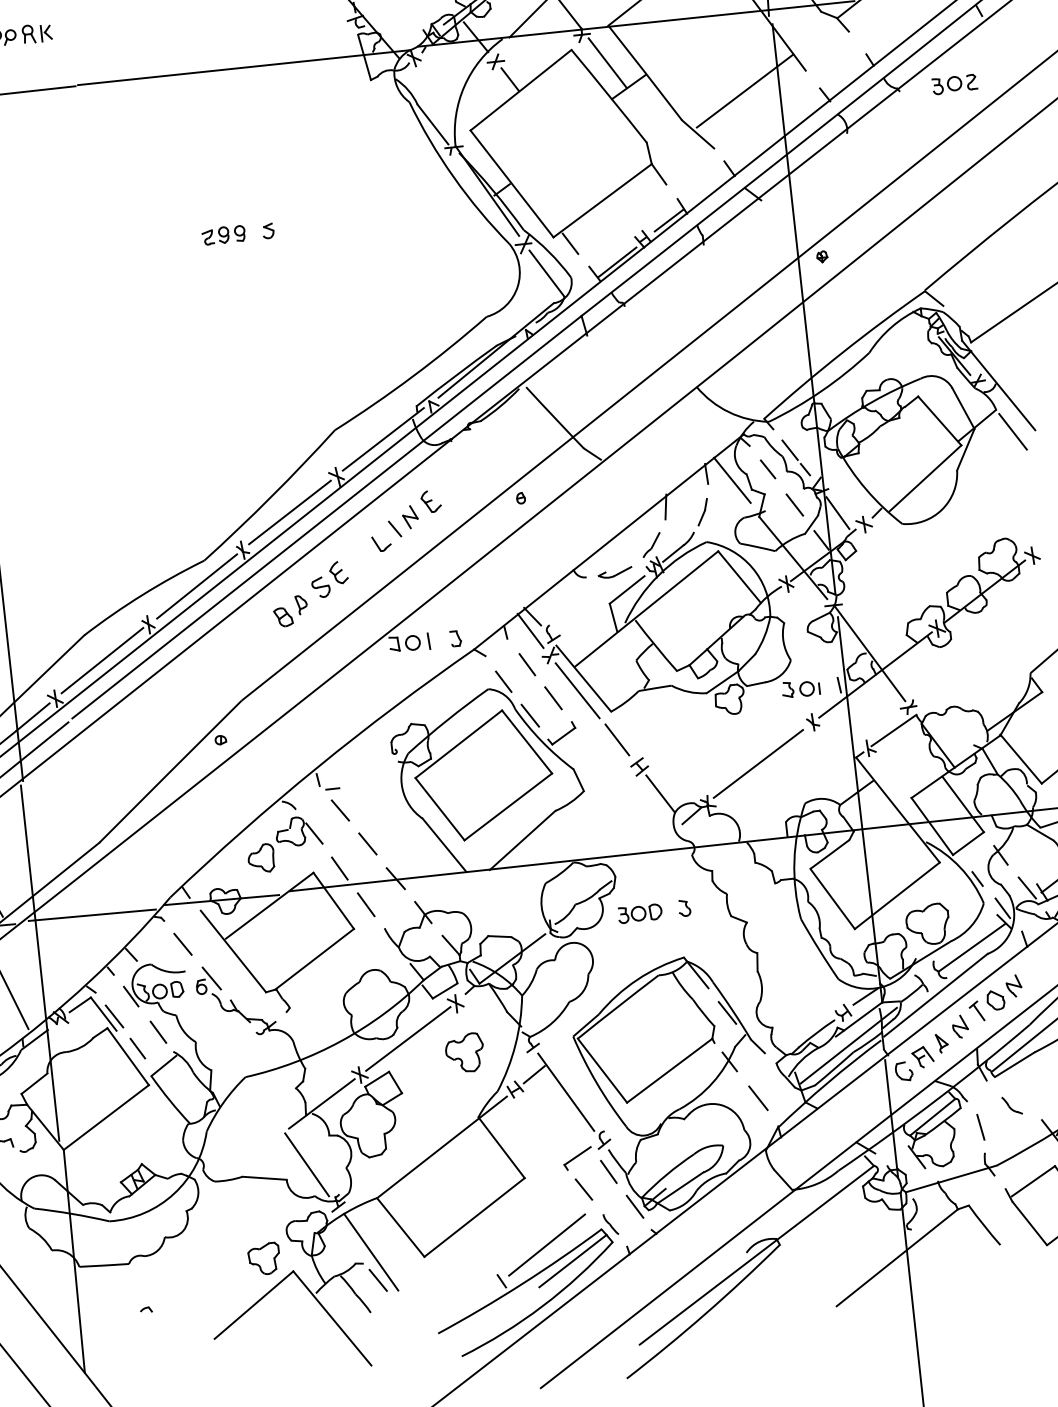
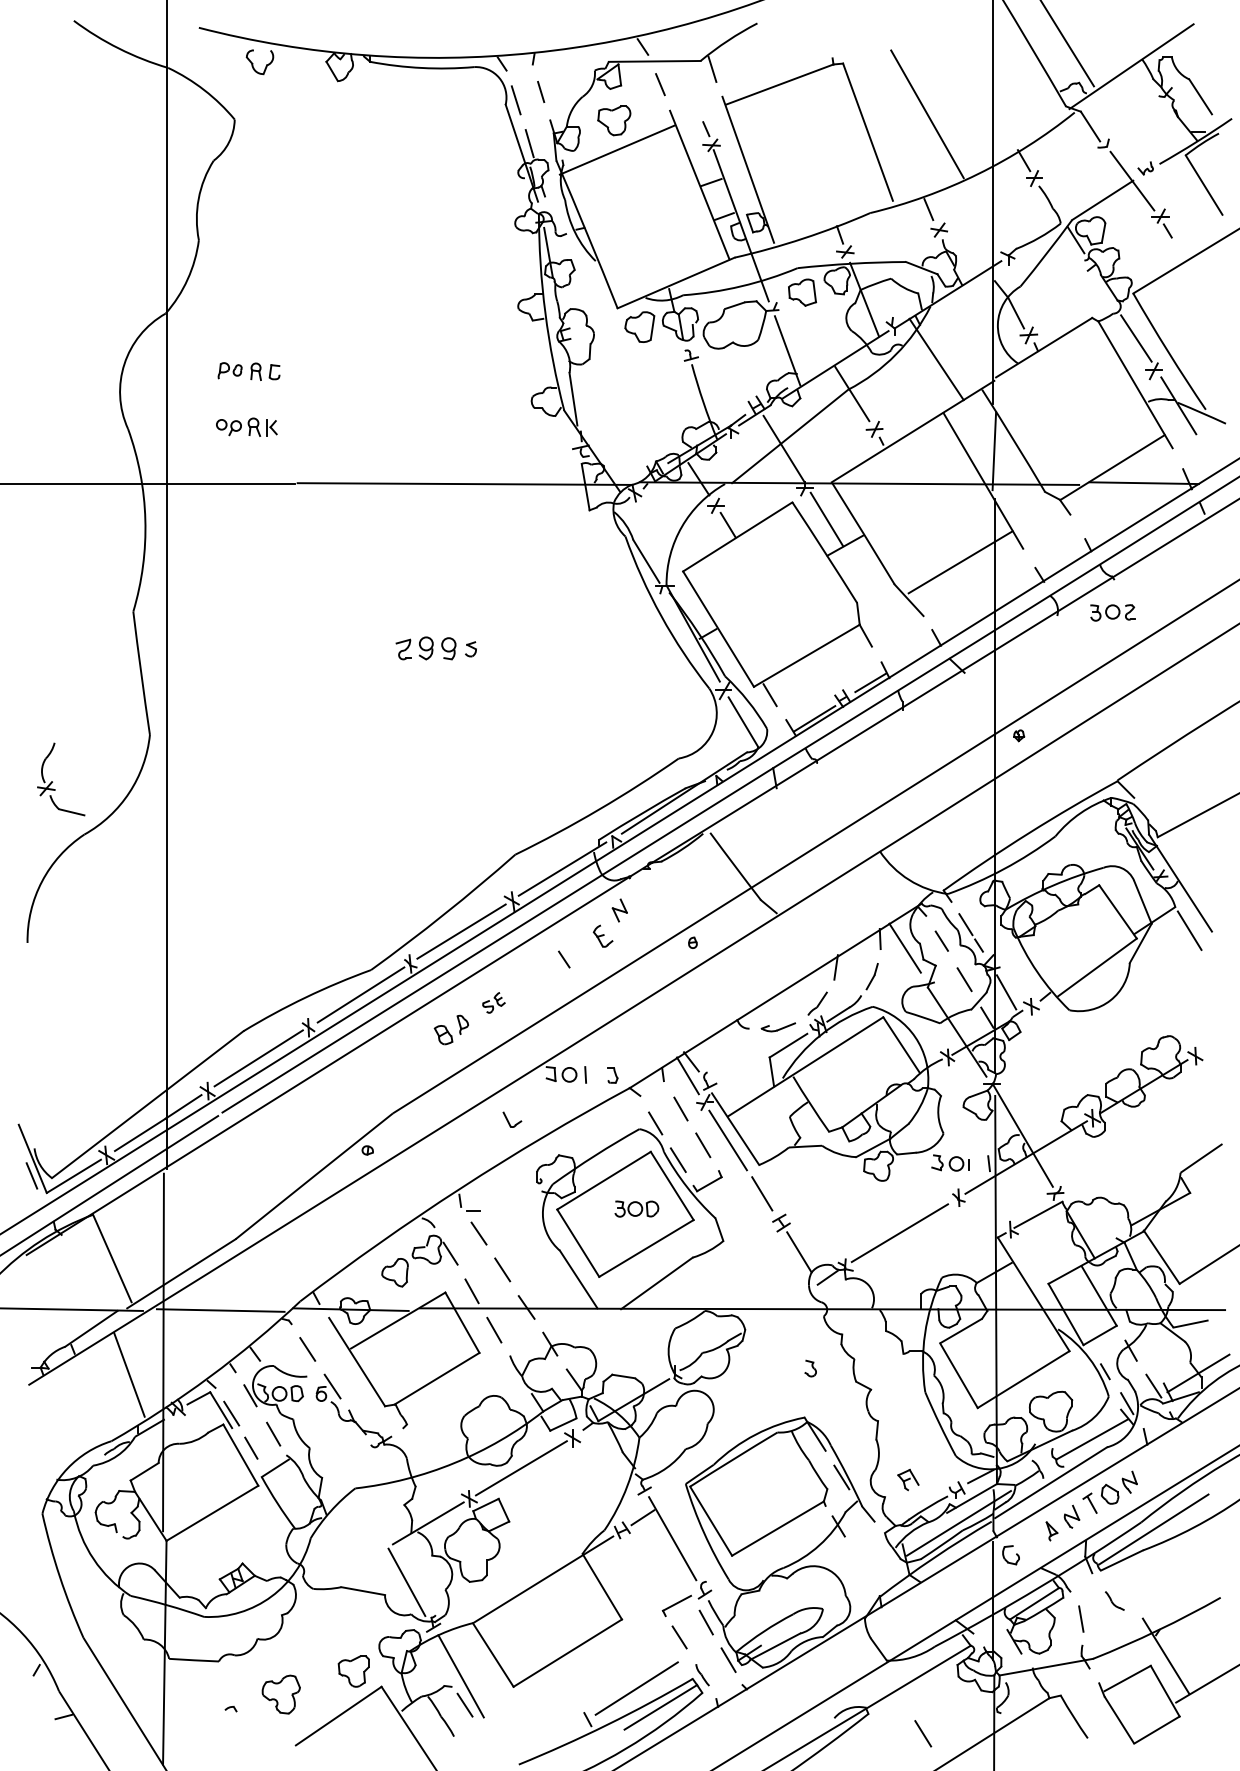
part: (954, 84) -> (1112, 612), moved
part: (224, 235) -> (426, 648), size x1.4
part: (410, 517) -> (619, 910), moved
part: (381, 543) -> (512, 1119), moved
part: (329, 579) -> (493, 1002), size x0.6
part: (639, 913) -> (636, 1208), moved
part: (464, 1053) -> (280, 1694), moved
part: (923, 1056) -> (908, 1479), moved
line: (758, 1097) -> (923, 1733), moved

